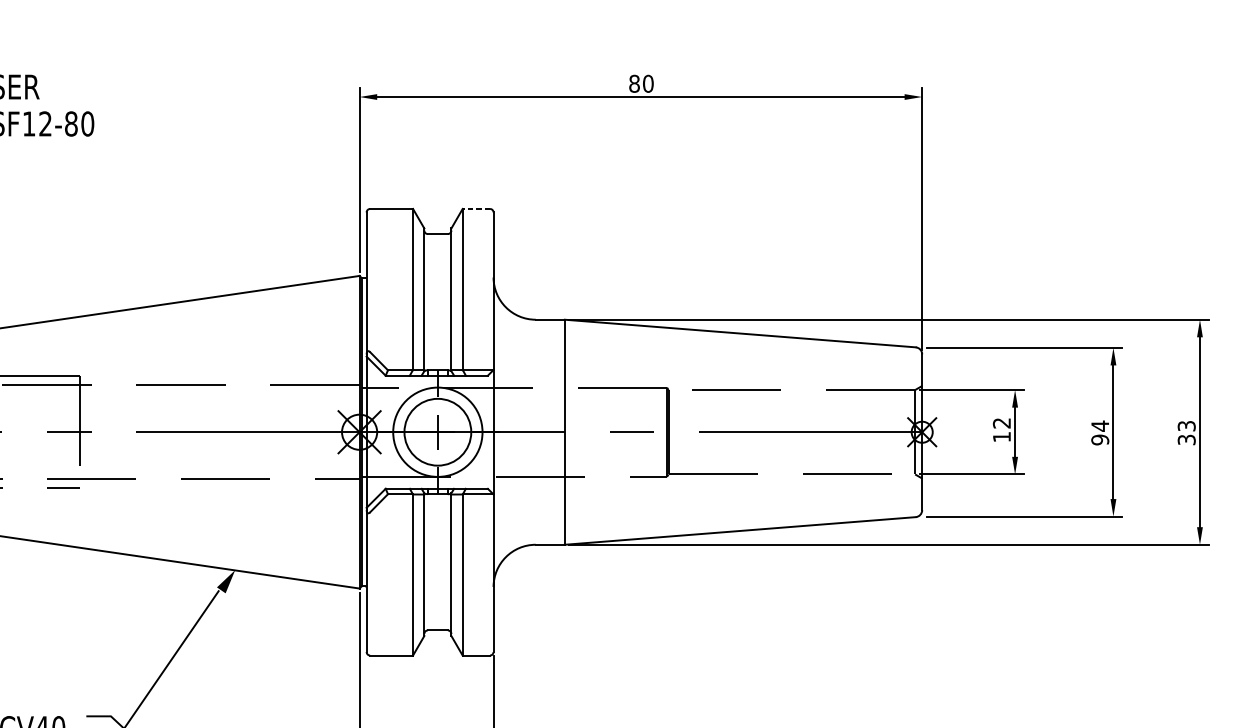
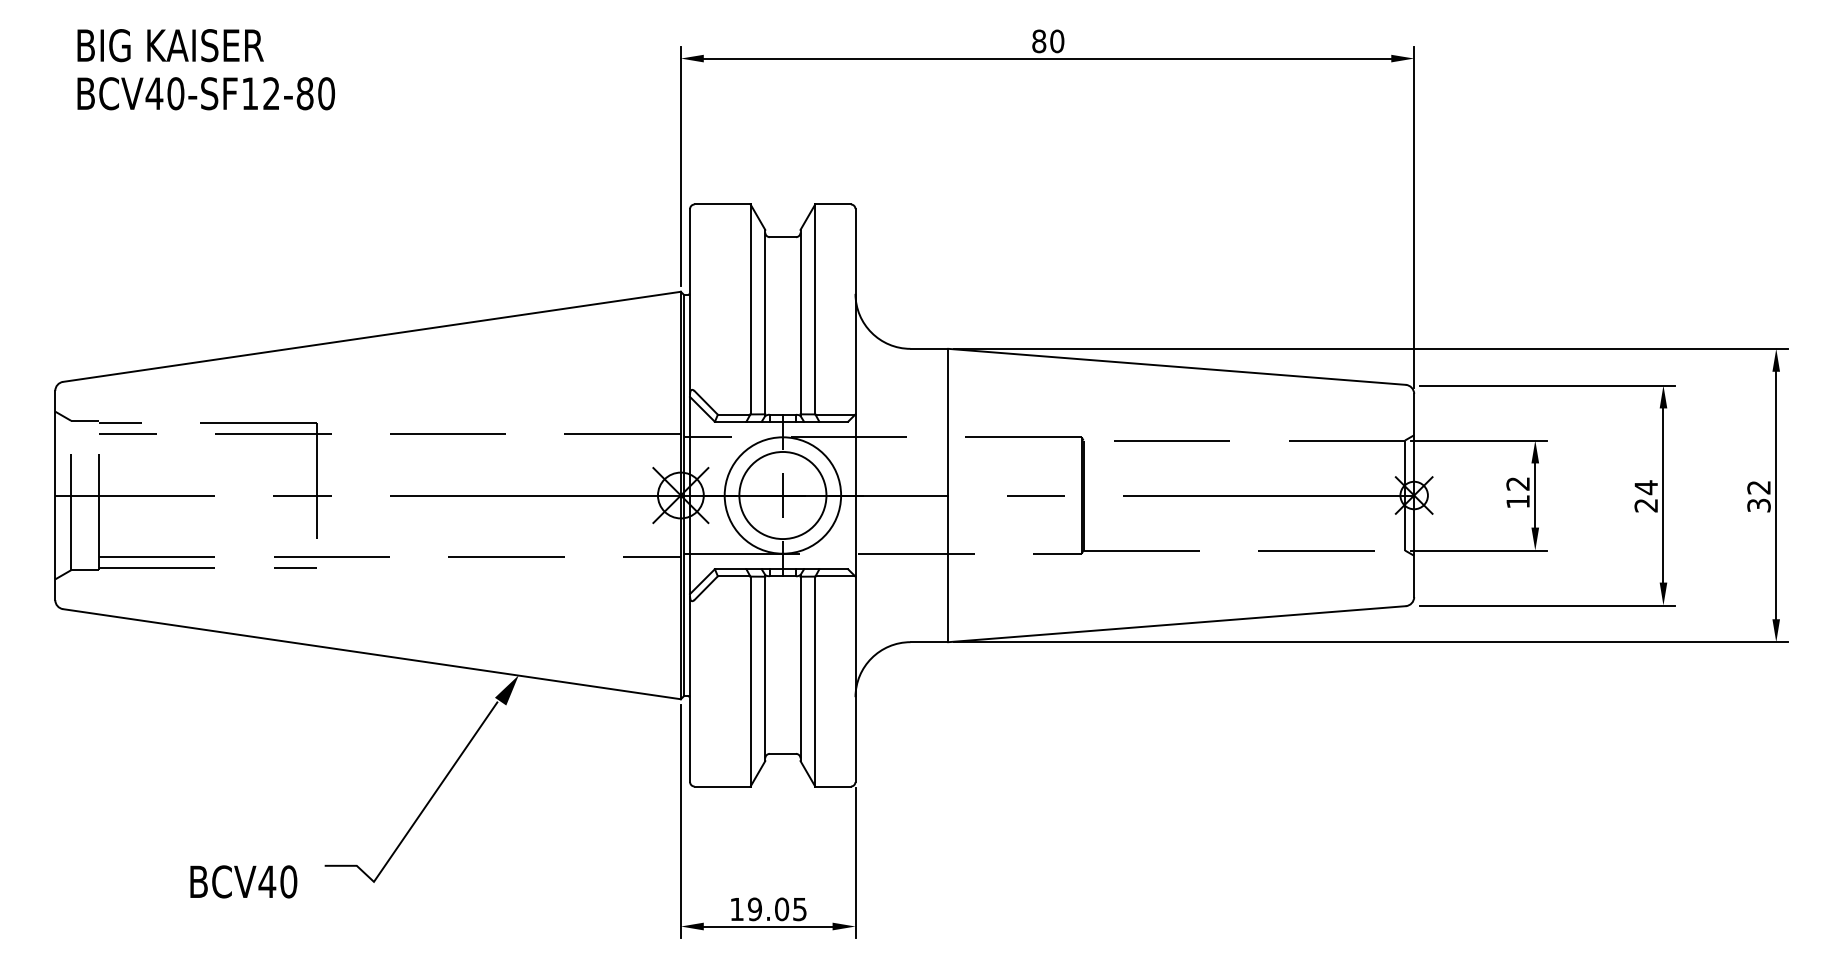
line: (476, 208) -> (833, 204), dashed -> solid
text: (1186, 426) -> (1758, 487), 33 -> 32
text: (1100, 439) -> (1646, 505), 94 -> 24

